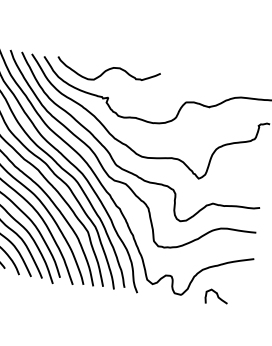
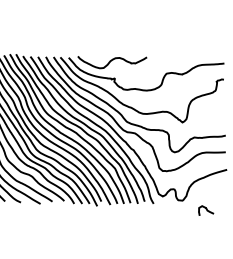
curve: (217, 297) -> (206, 210), moved

